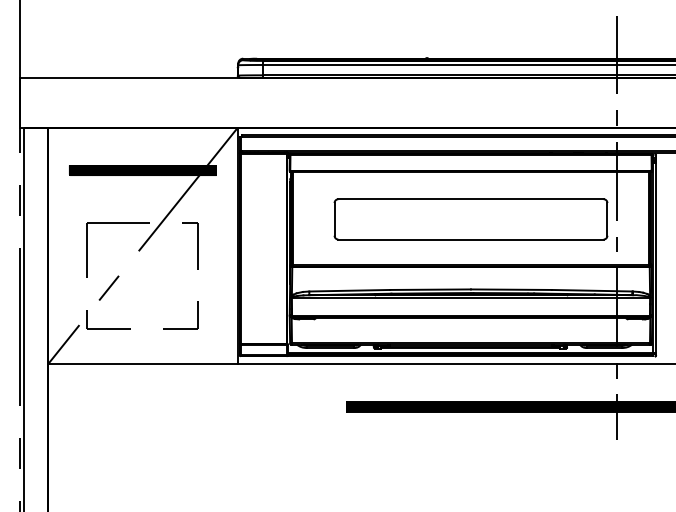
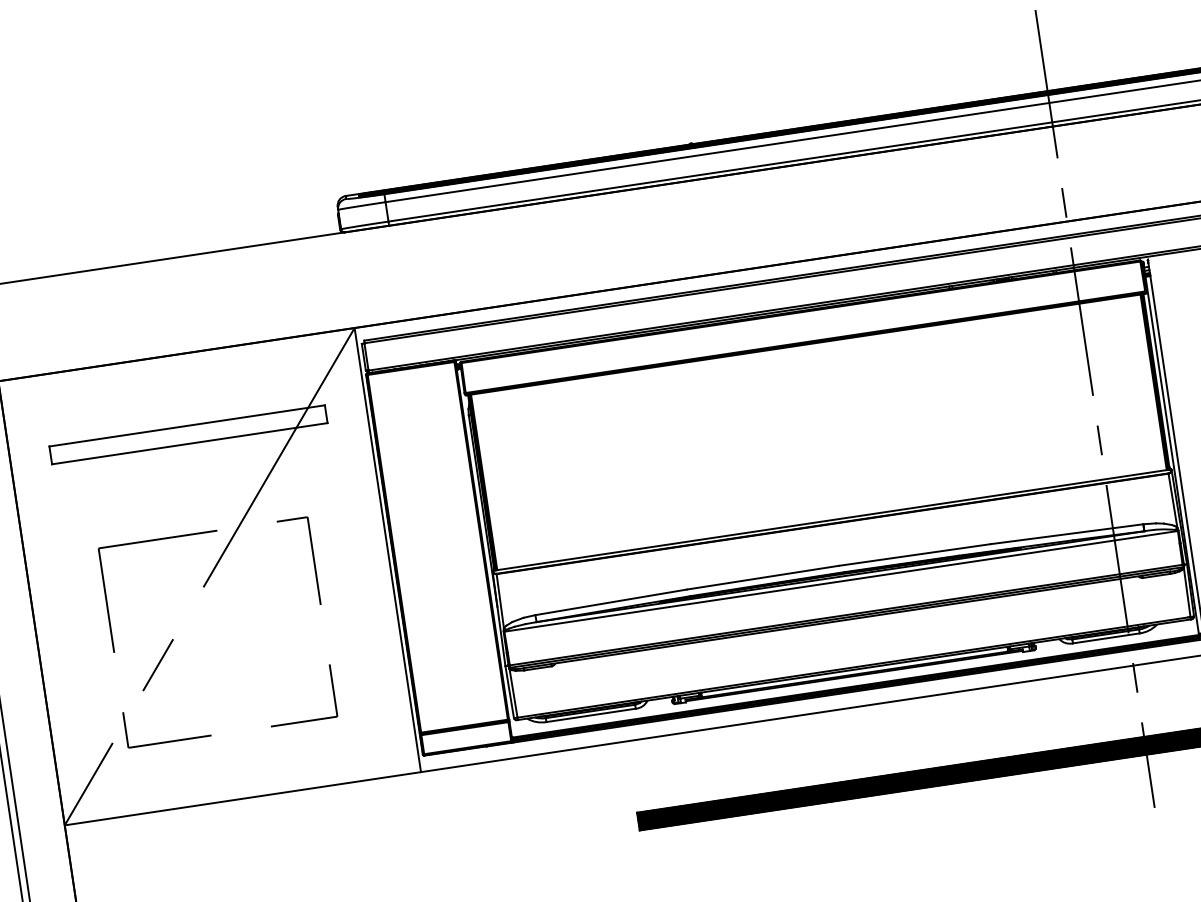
hatch: (142, 170) -> (187, 434), removed
part: (470, 219) -> (818, 434), removed

